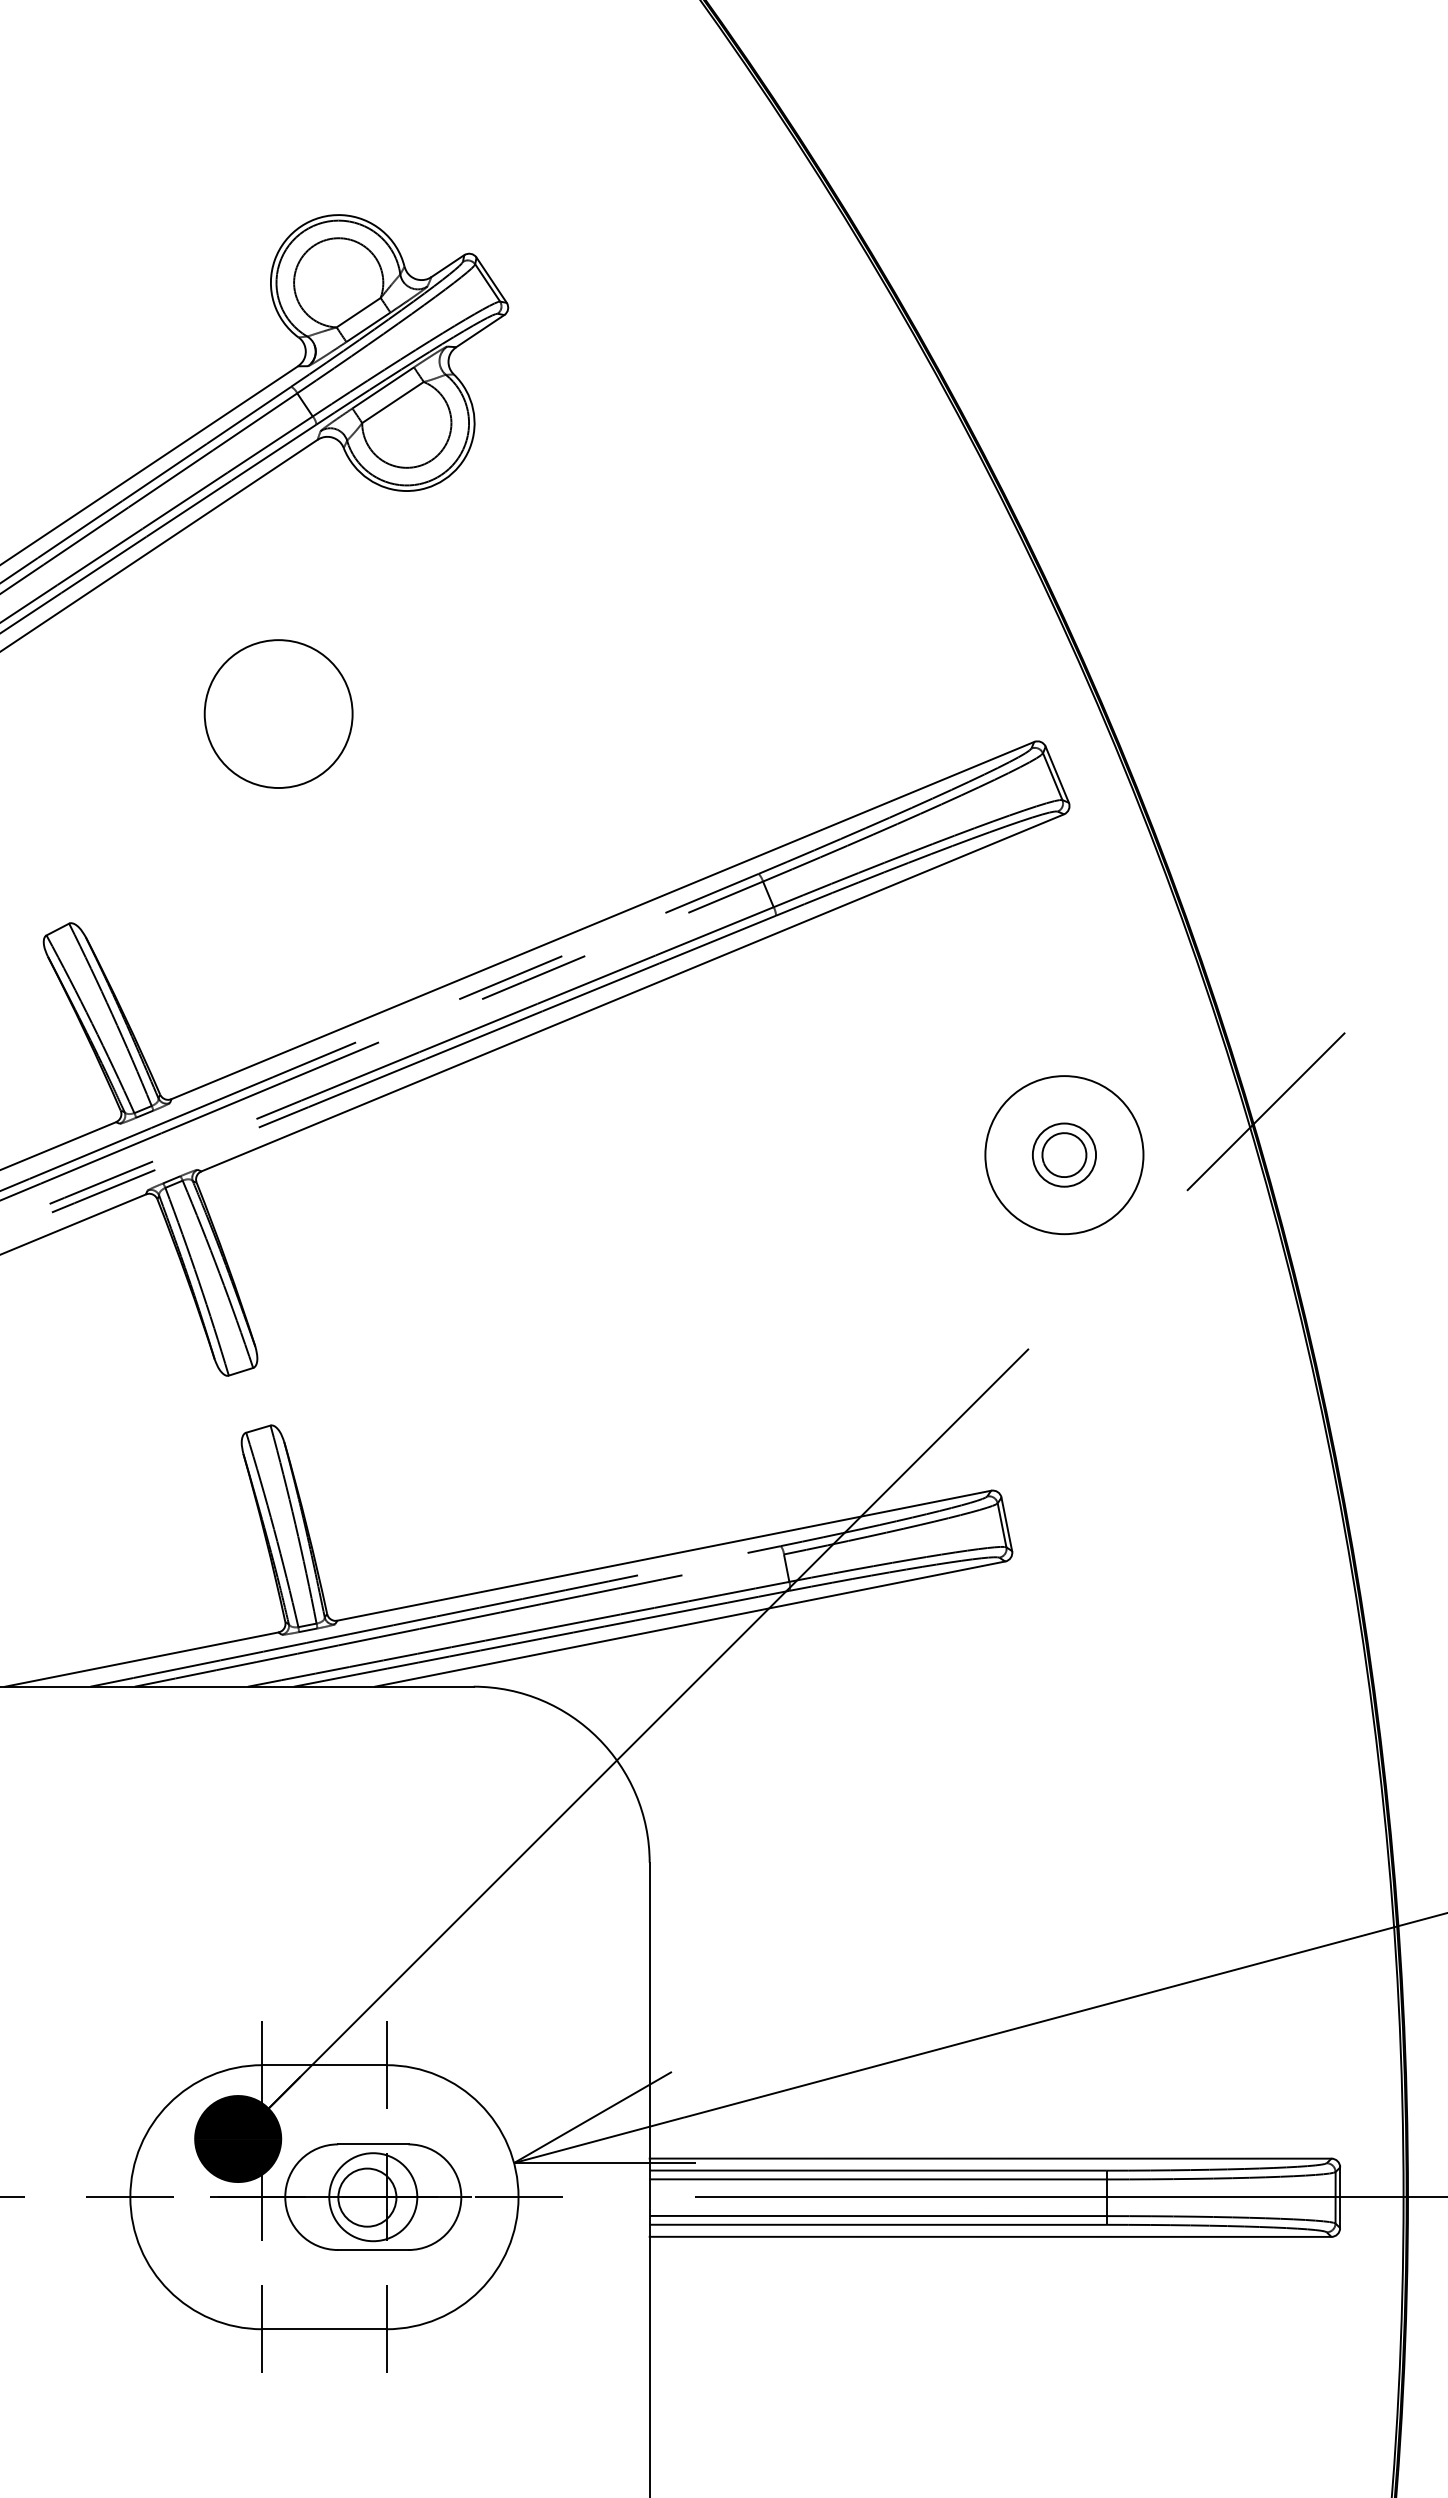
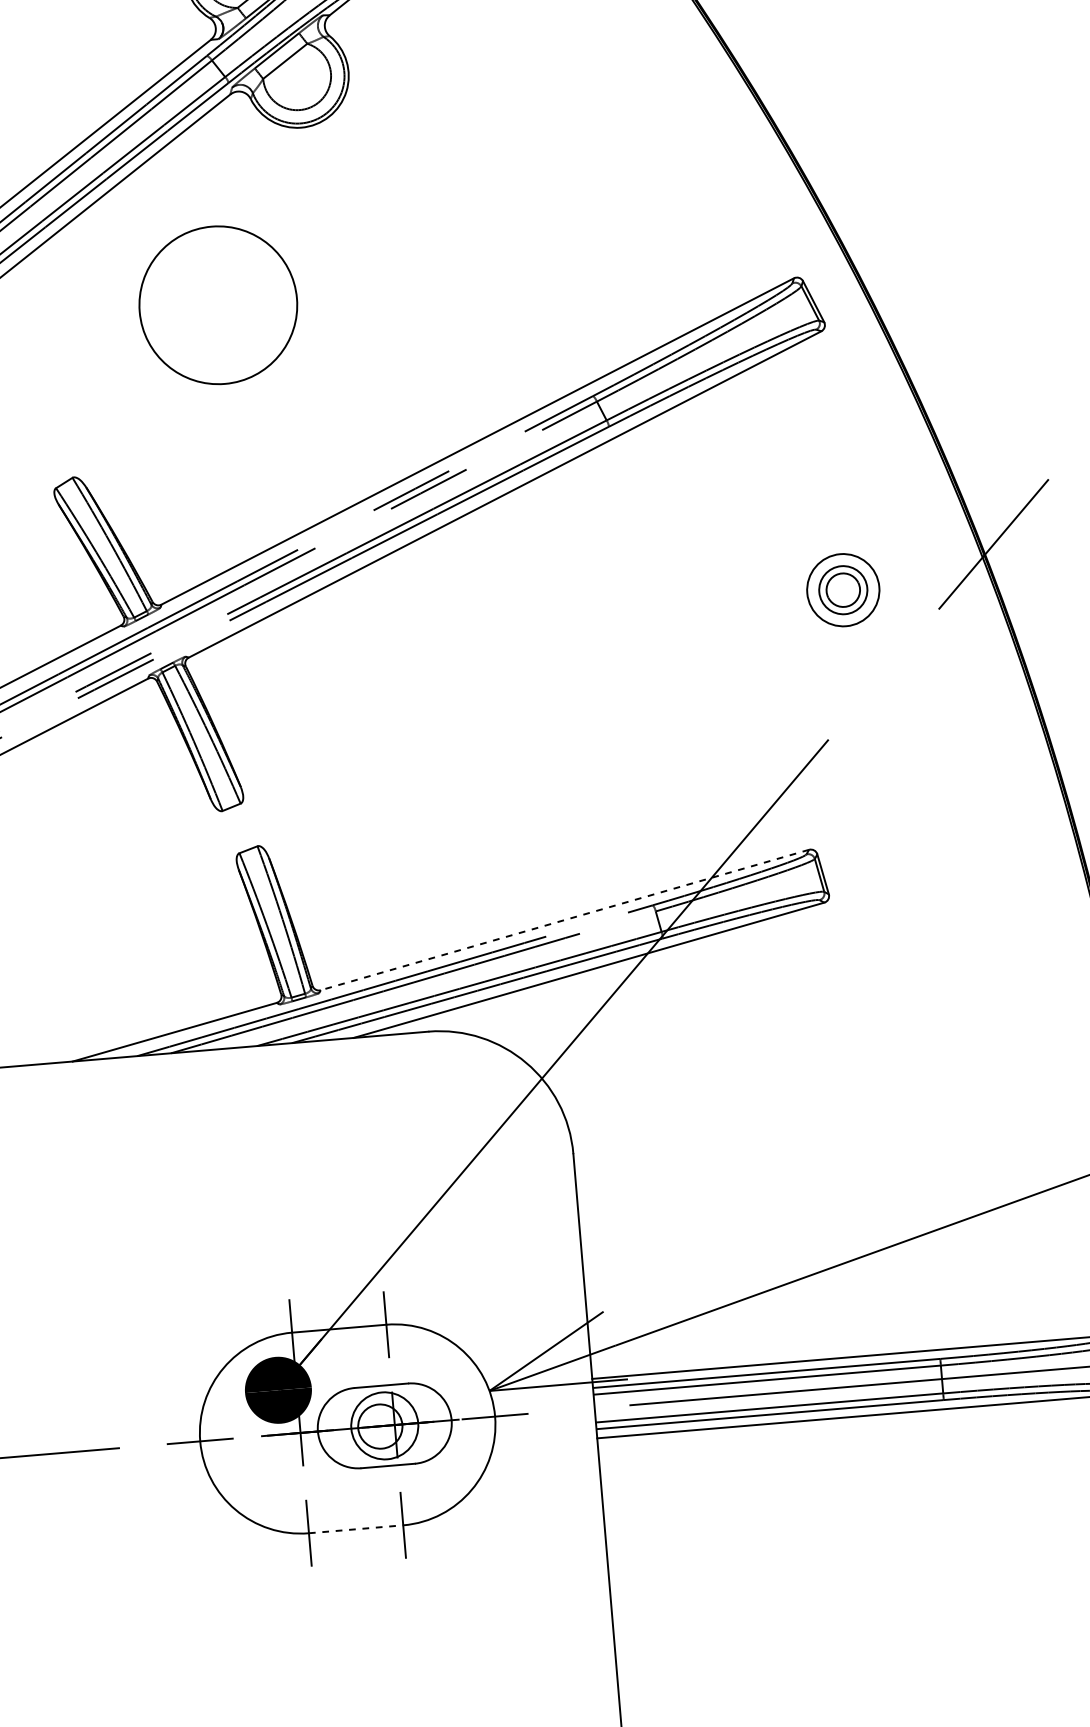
circle: (278, 713) -> (218, 304), size x1.4
circle: (1064, 1155) -> (843, 590), size x0.6
line: (663, 1555) -> (564, 919), solid -> dashed
line: (324, 2329) -> (356, 1529), solid -> dashed

